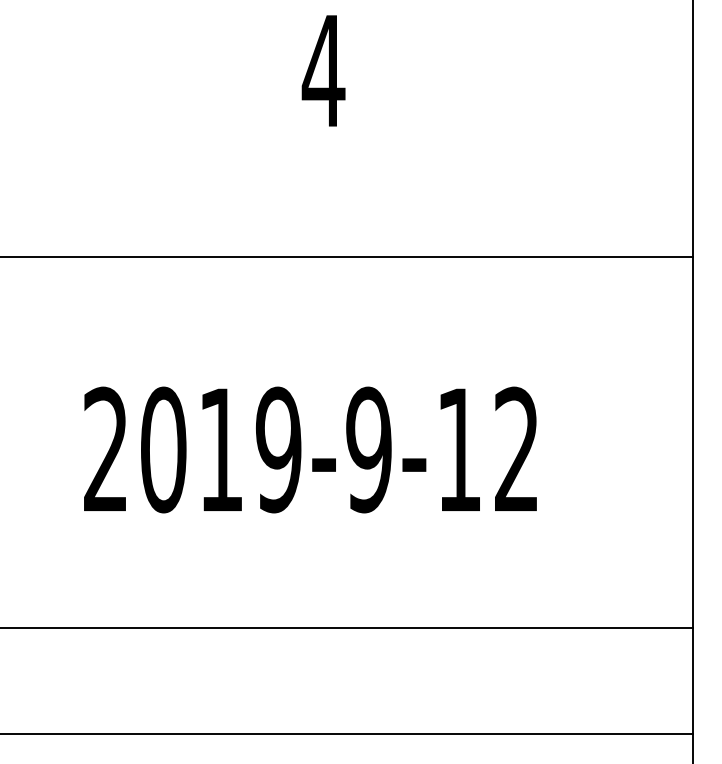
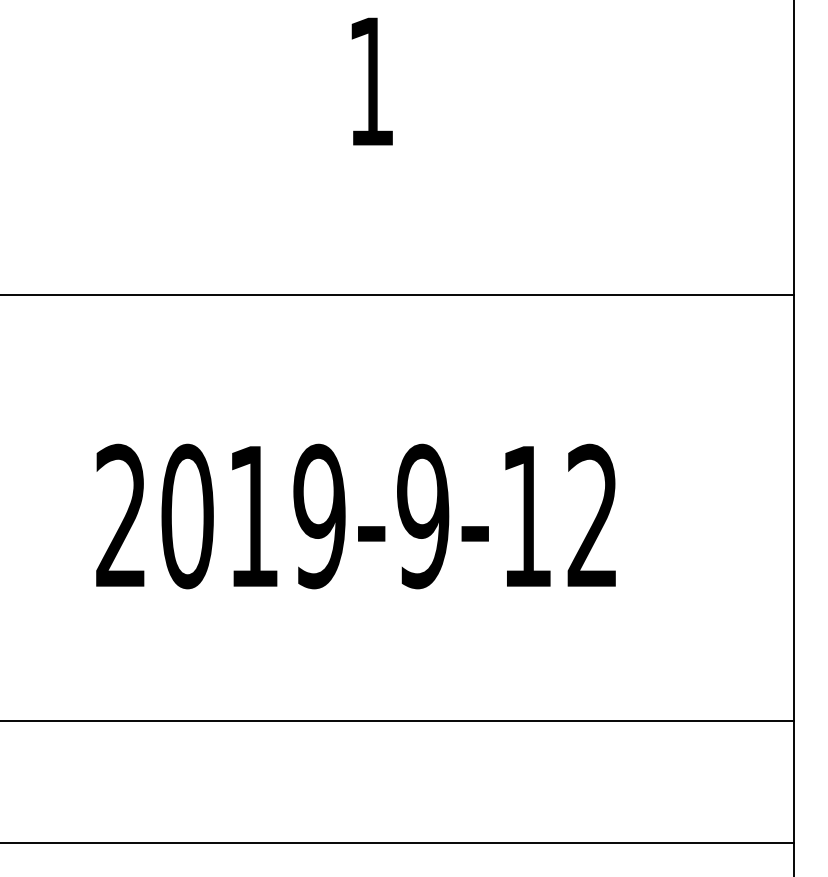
text: (323, 70) -> (370, 81), 4 -> 1

